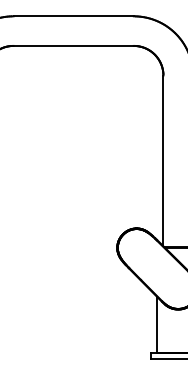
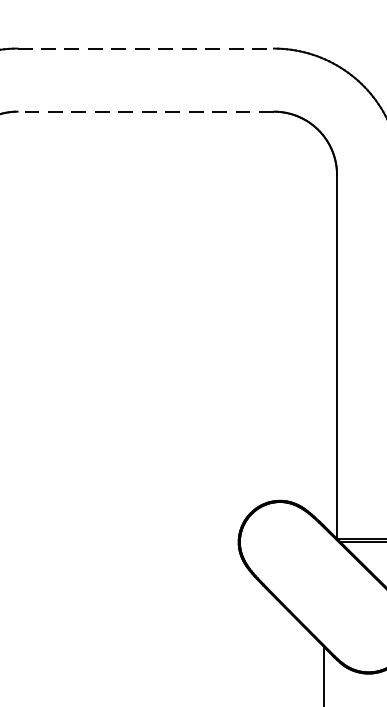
line: (74, 16) -> (147, 48), solid -> dashed
line: (73, 45) -> (145, 110), solid -> dashed

